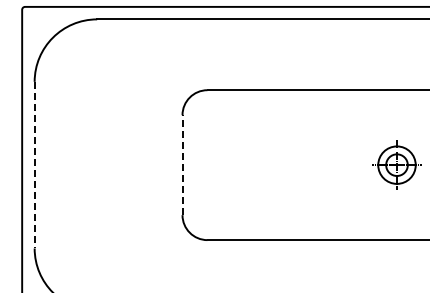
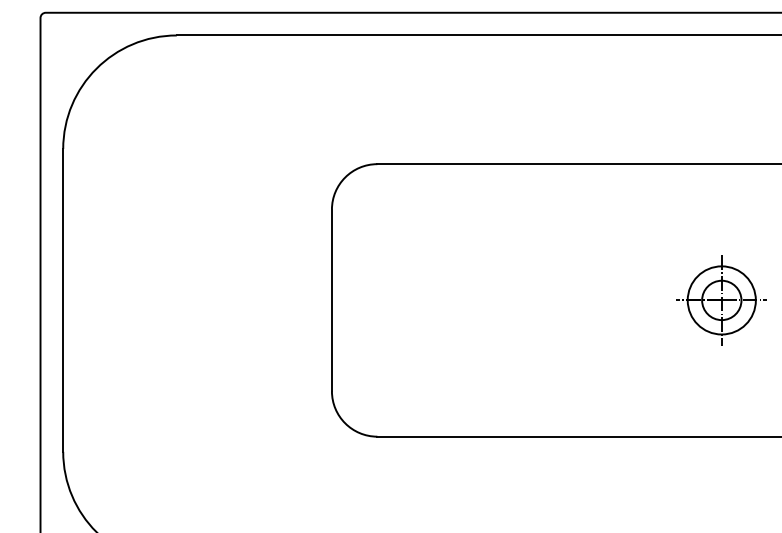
line: (34, 165) -> (62, 301), dashed -> solid
line: (182, 165) -> (331, 301), dashed -> solid

